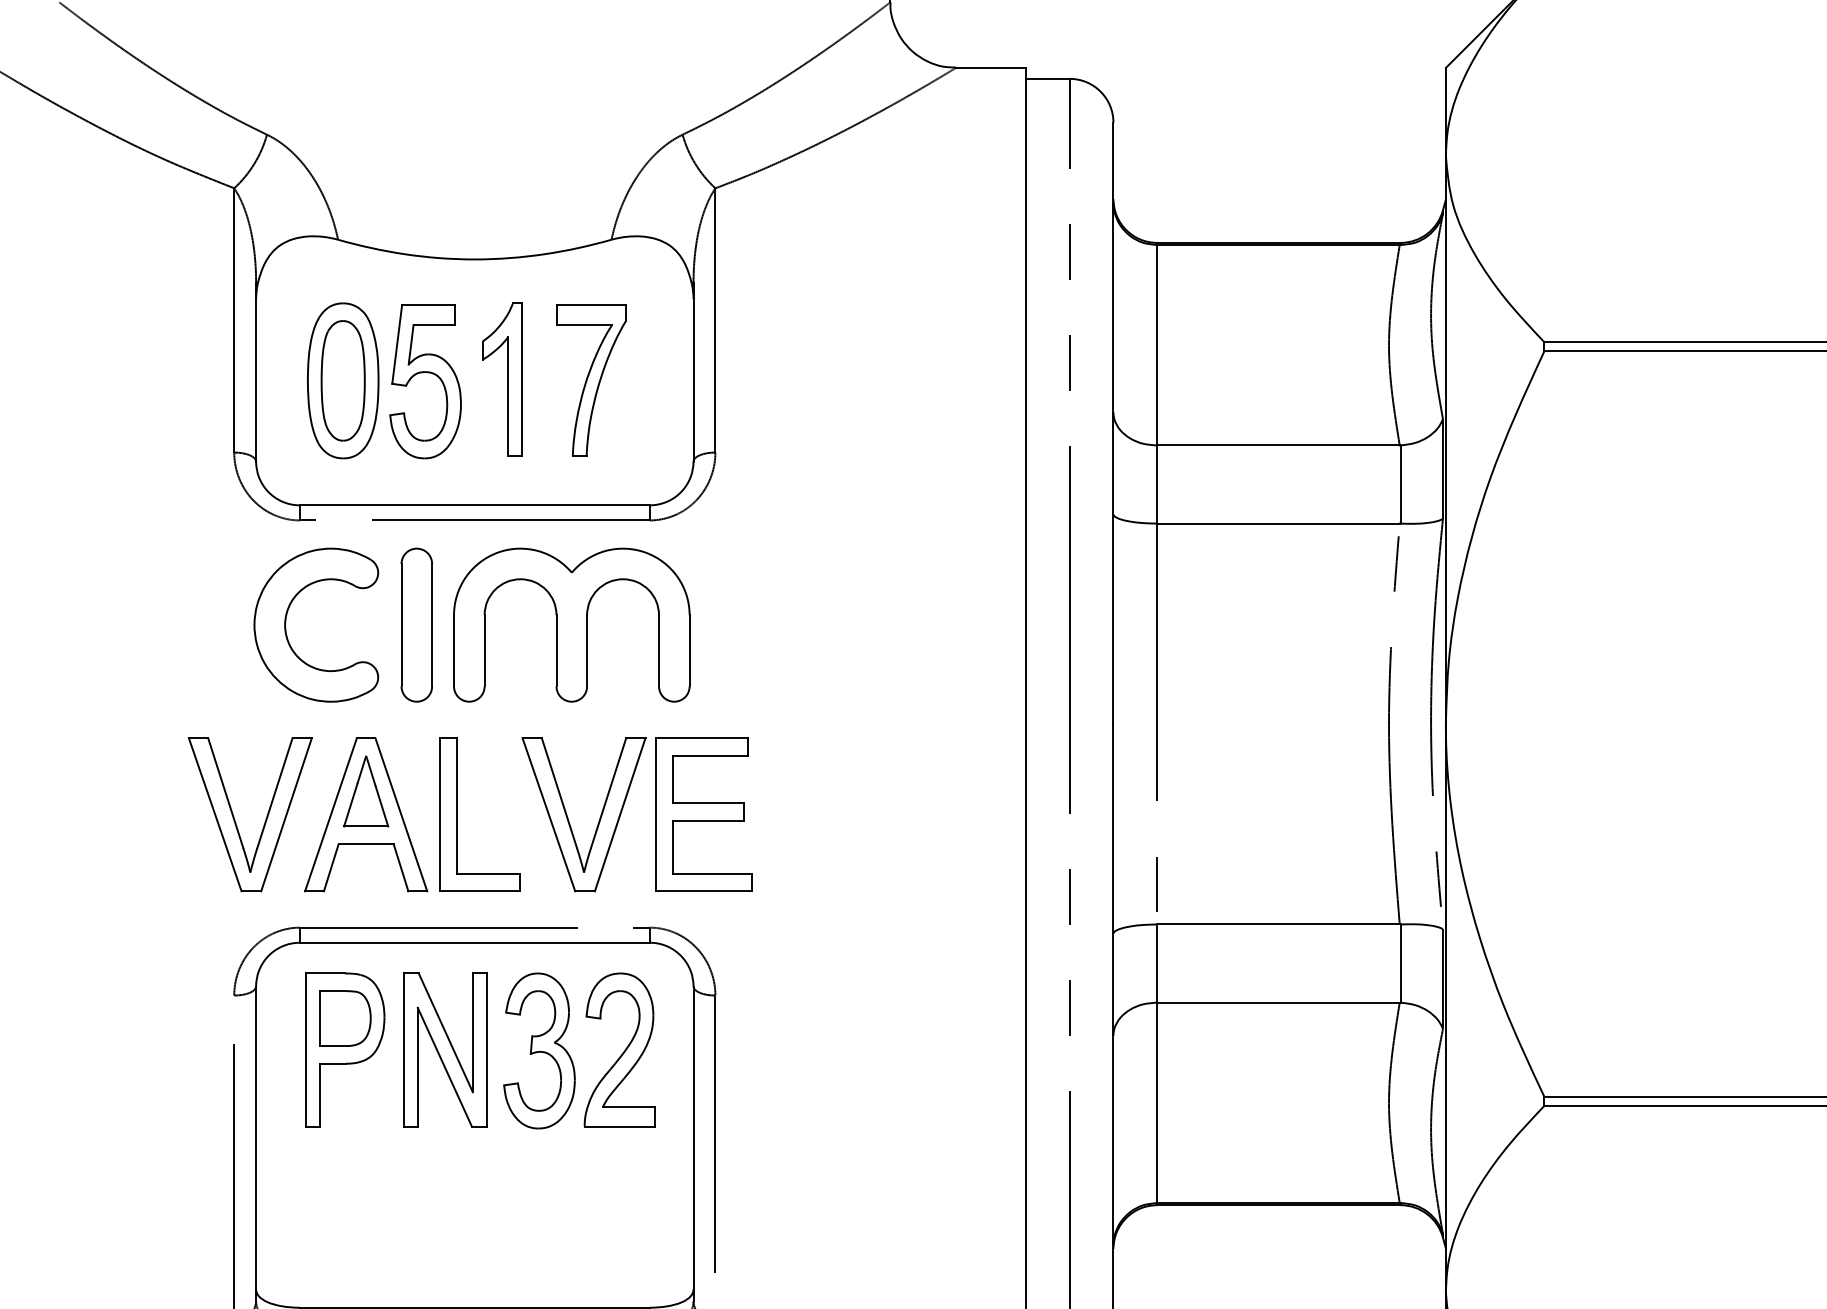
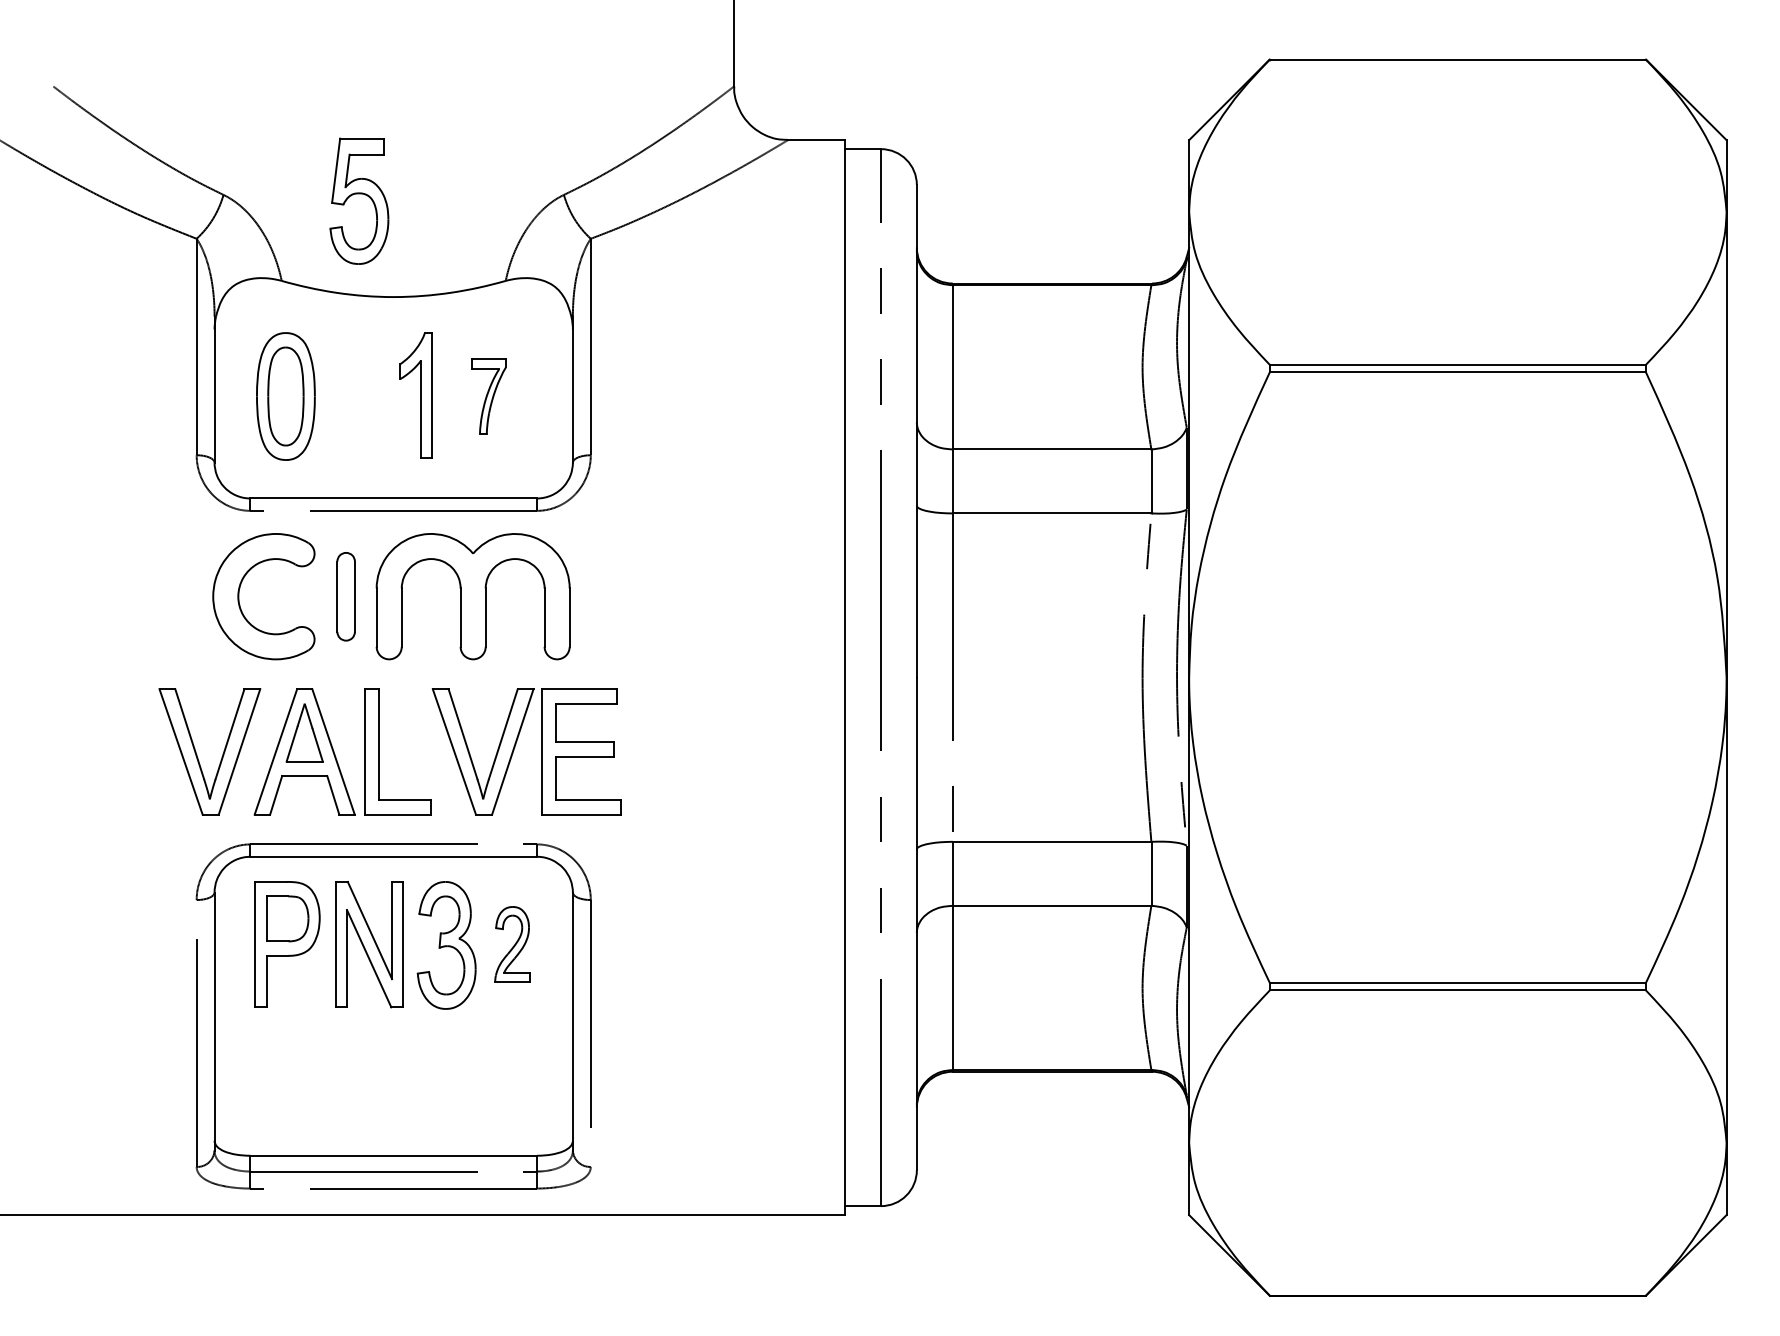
part: (425, 380) -> (359, 200), moved
part: (590, 380) -> (488, 396), size x0.6
part: (415, 624) -> (345, 596), size x0.7
part: (619, 1049) -> (512, 944), size x0.6

